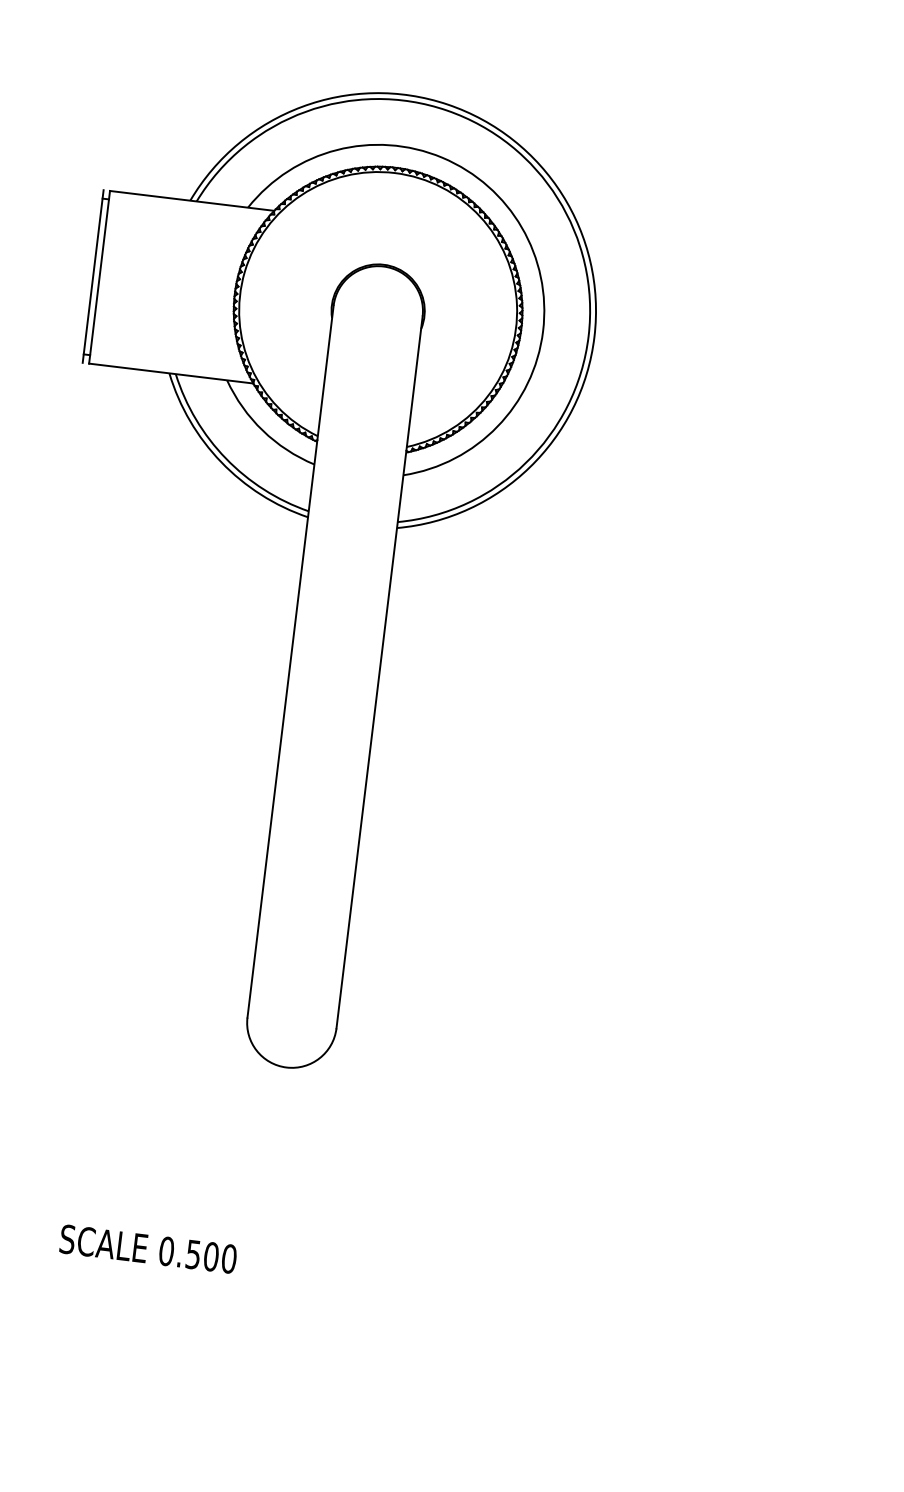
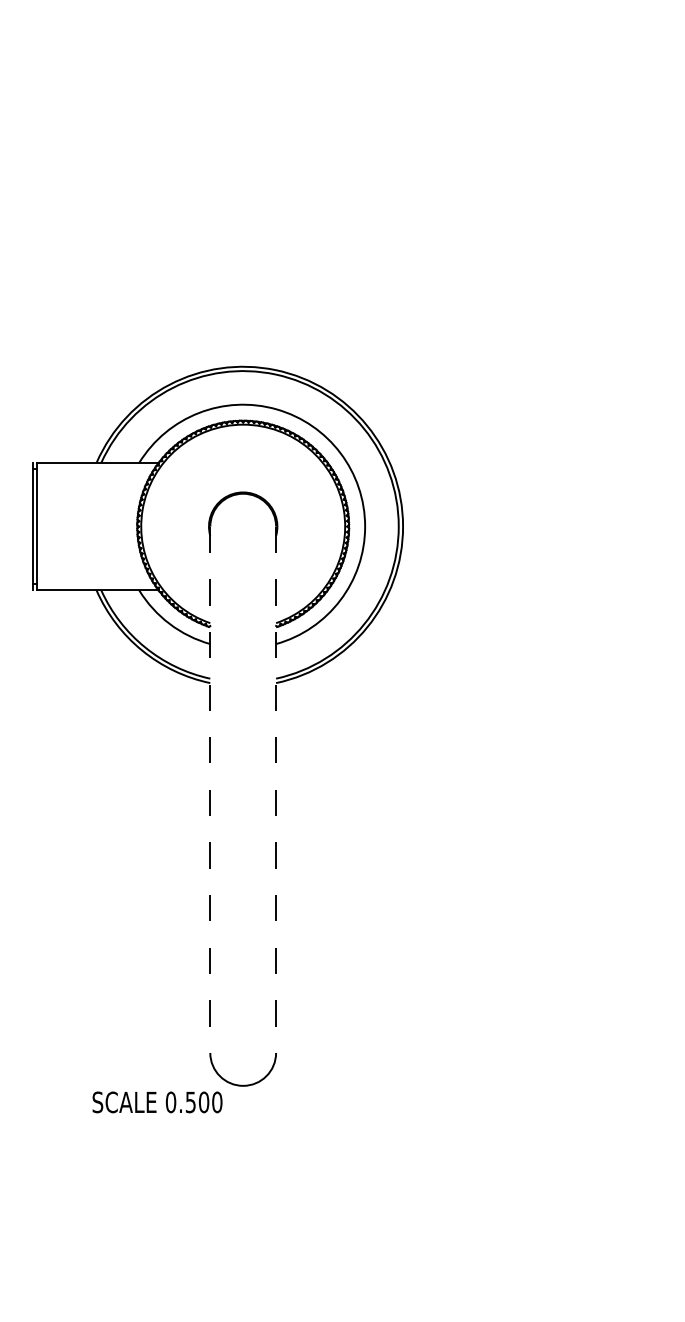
line: (290, 662) -> (210, 790), solid -> dashed
line: (380, 673) -> (276, 790), solid -> dashed
text: (148, 1249) -> (157, 1102), moved

